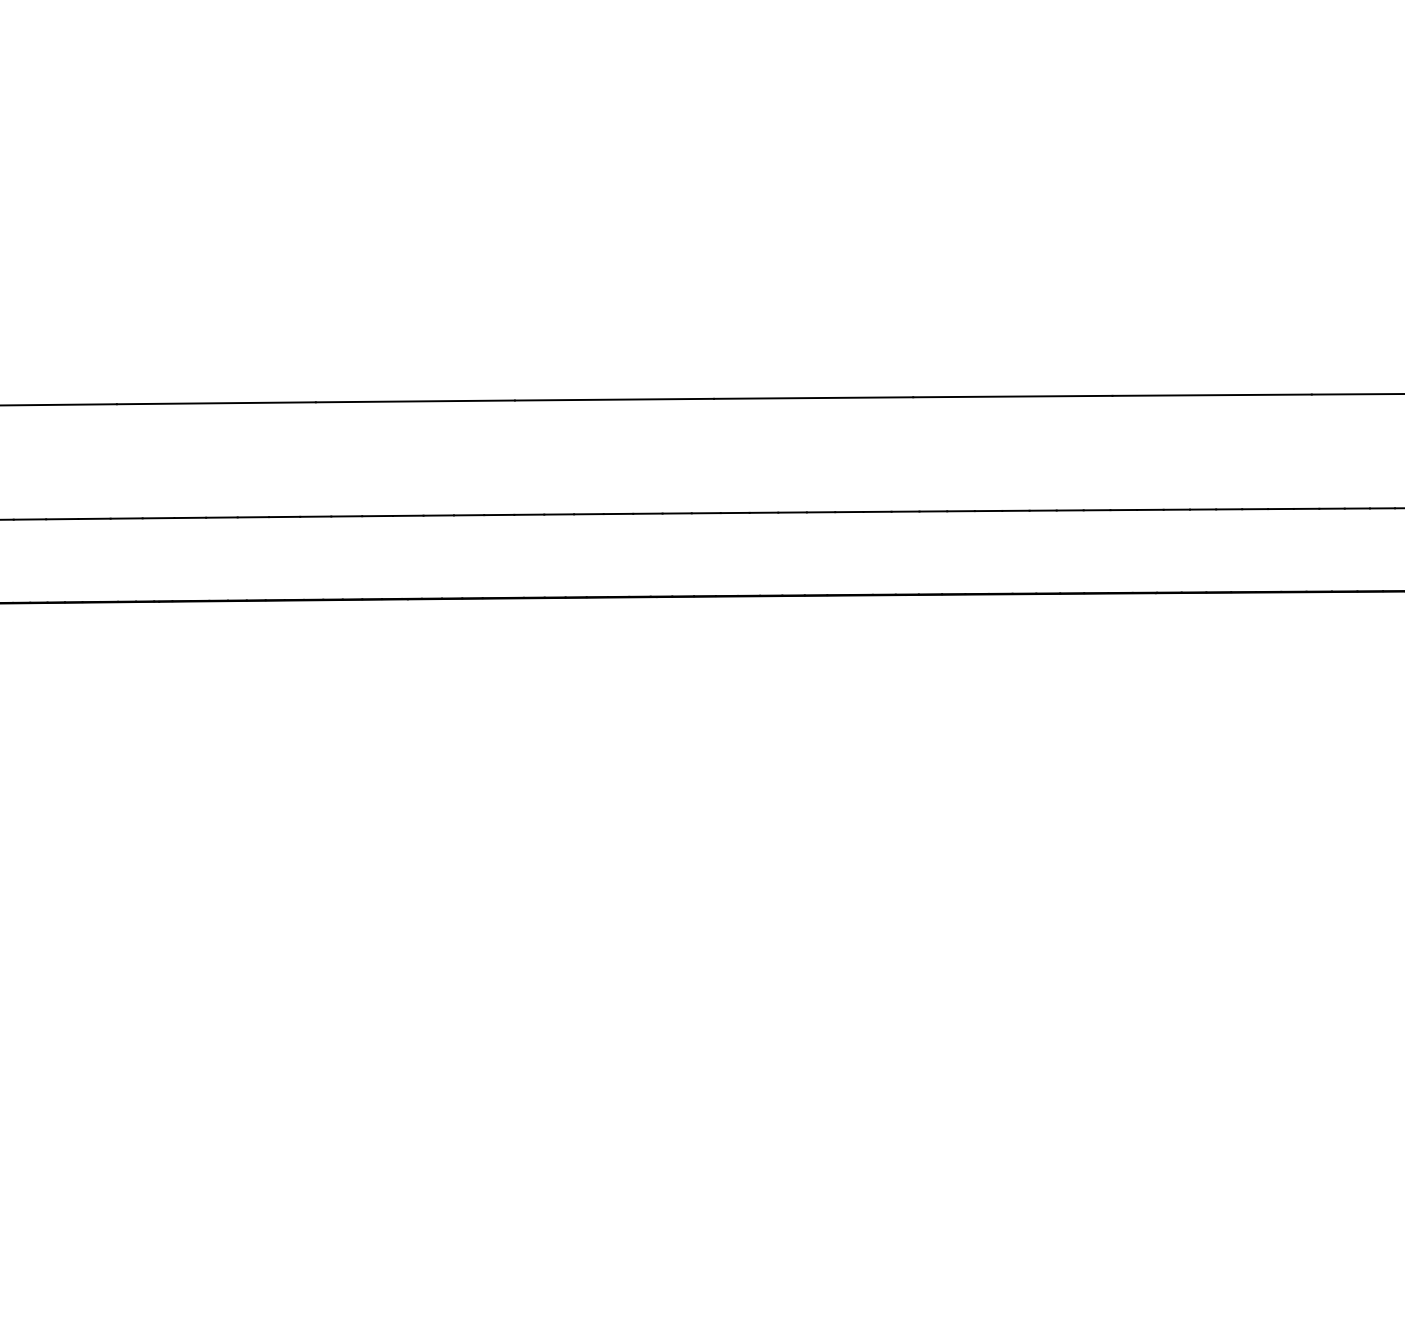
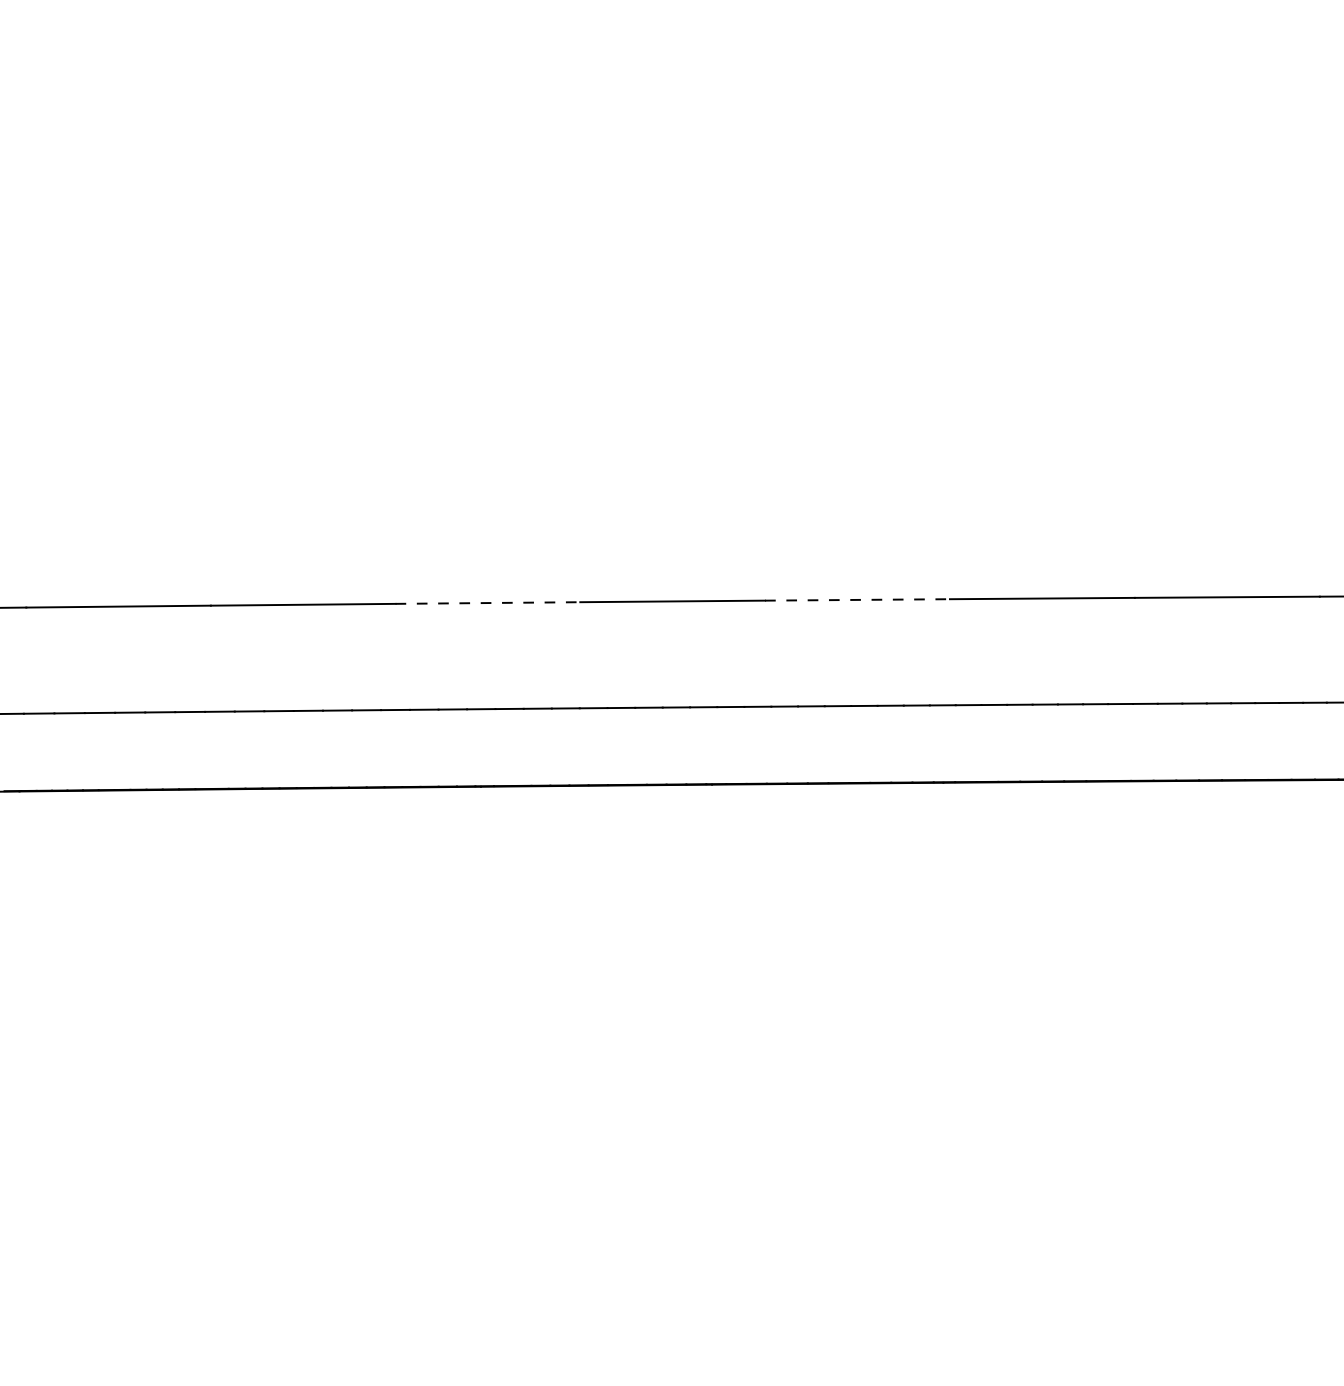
line: (814, 397) -> (858, 599), solid -> dashed
line: (416, 401) -> (488, 603), solid -> dashed

